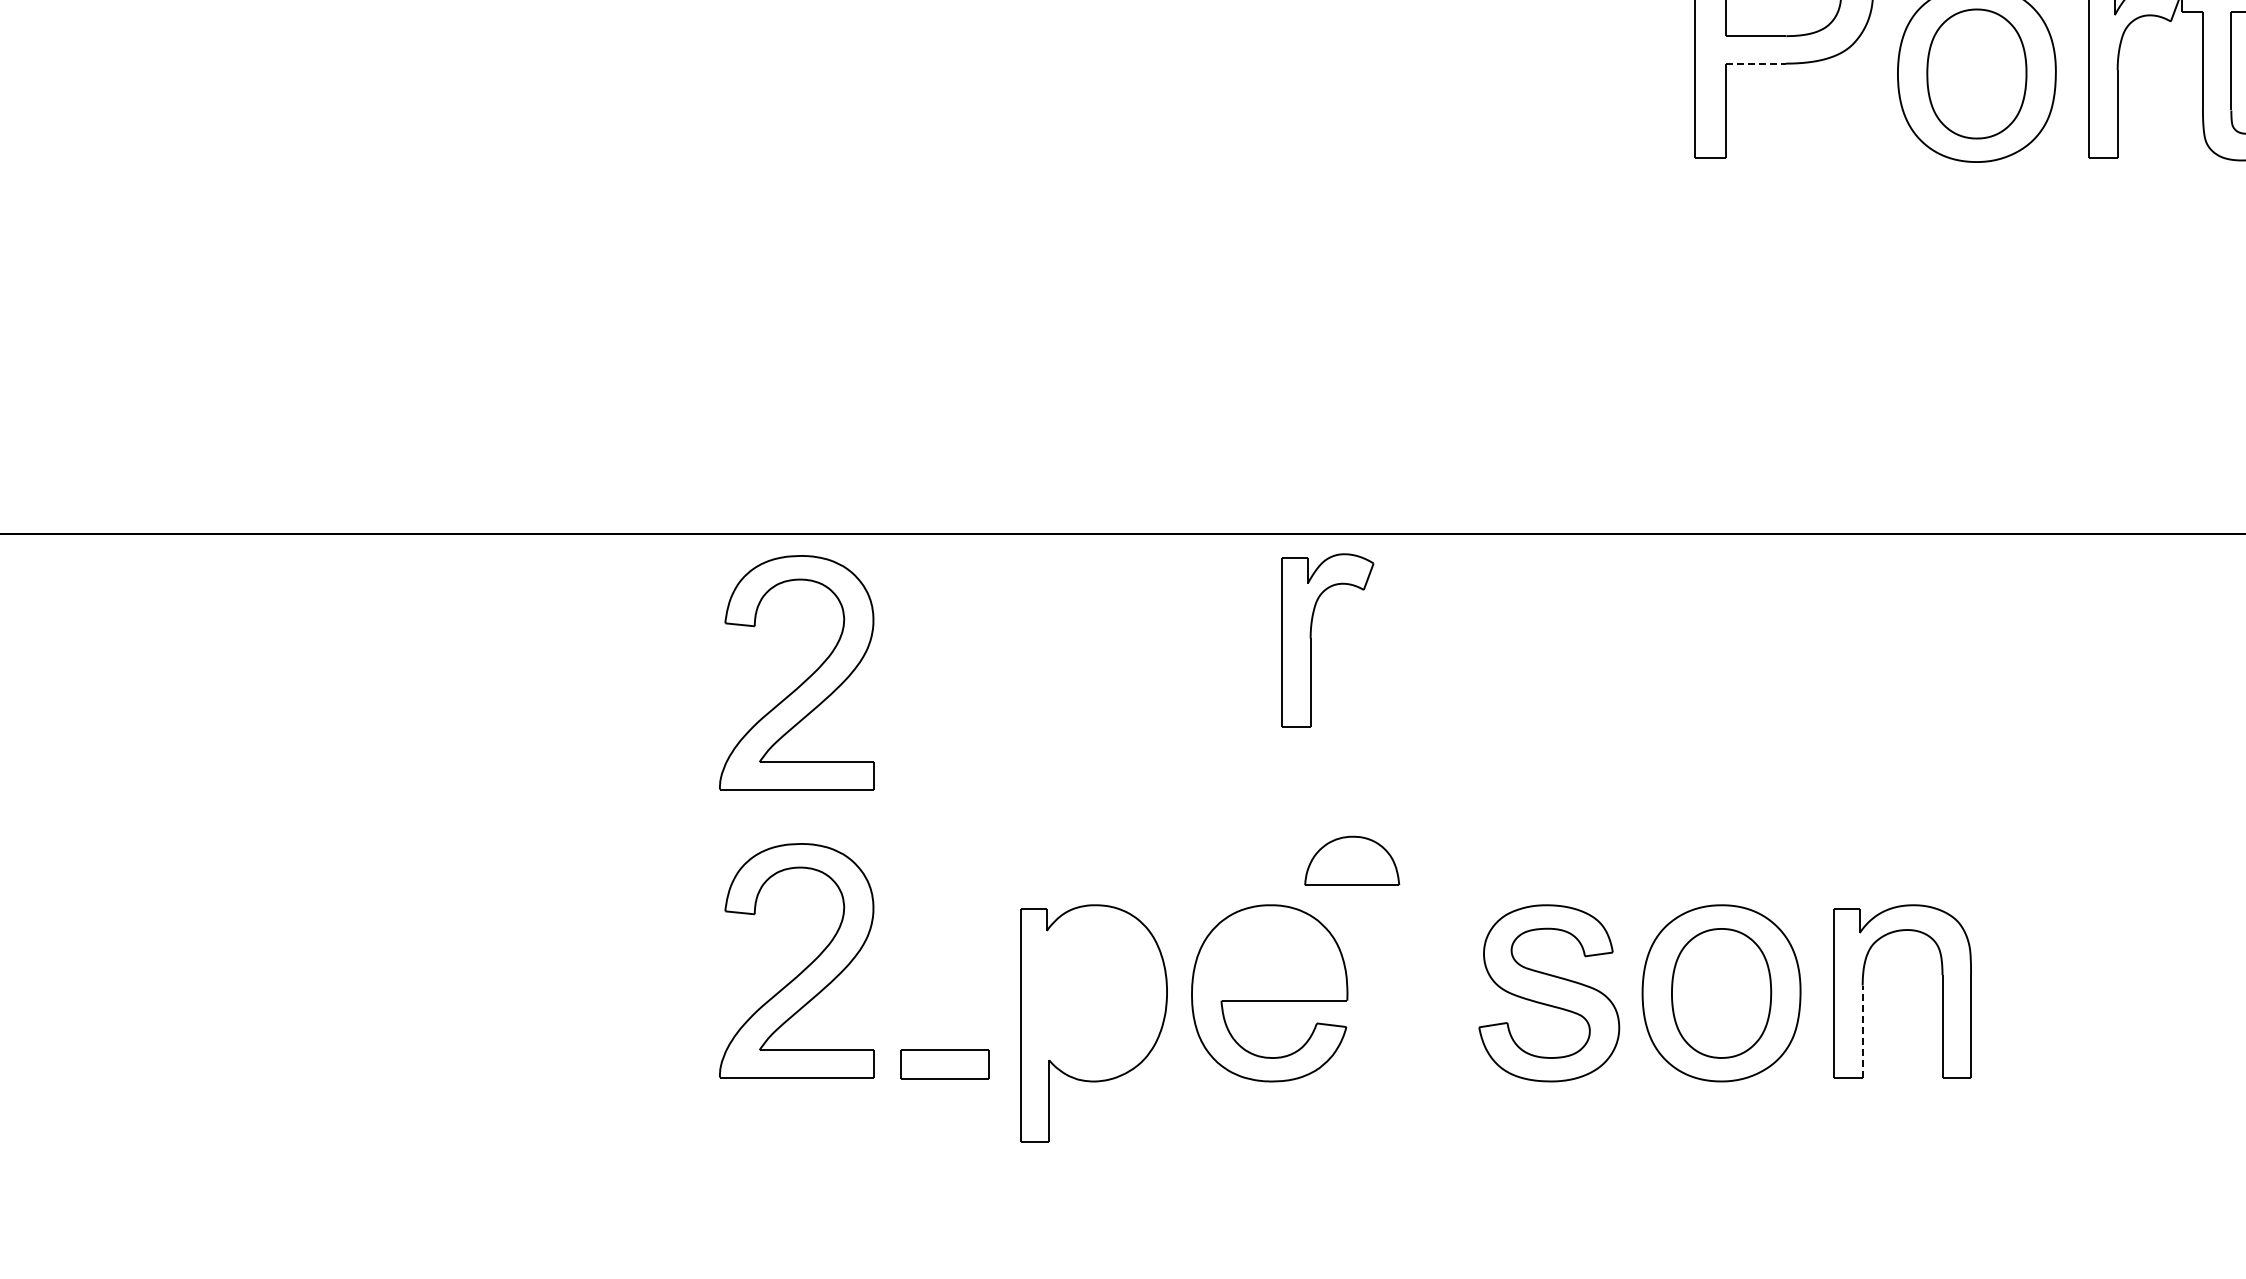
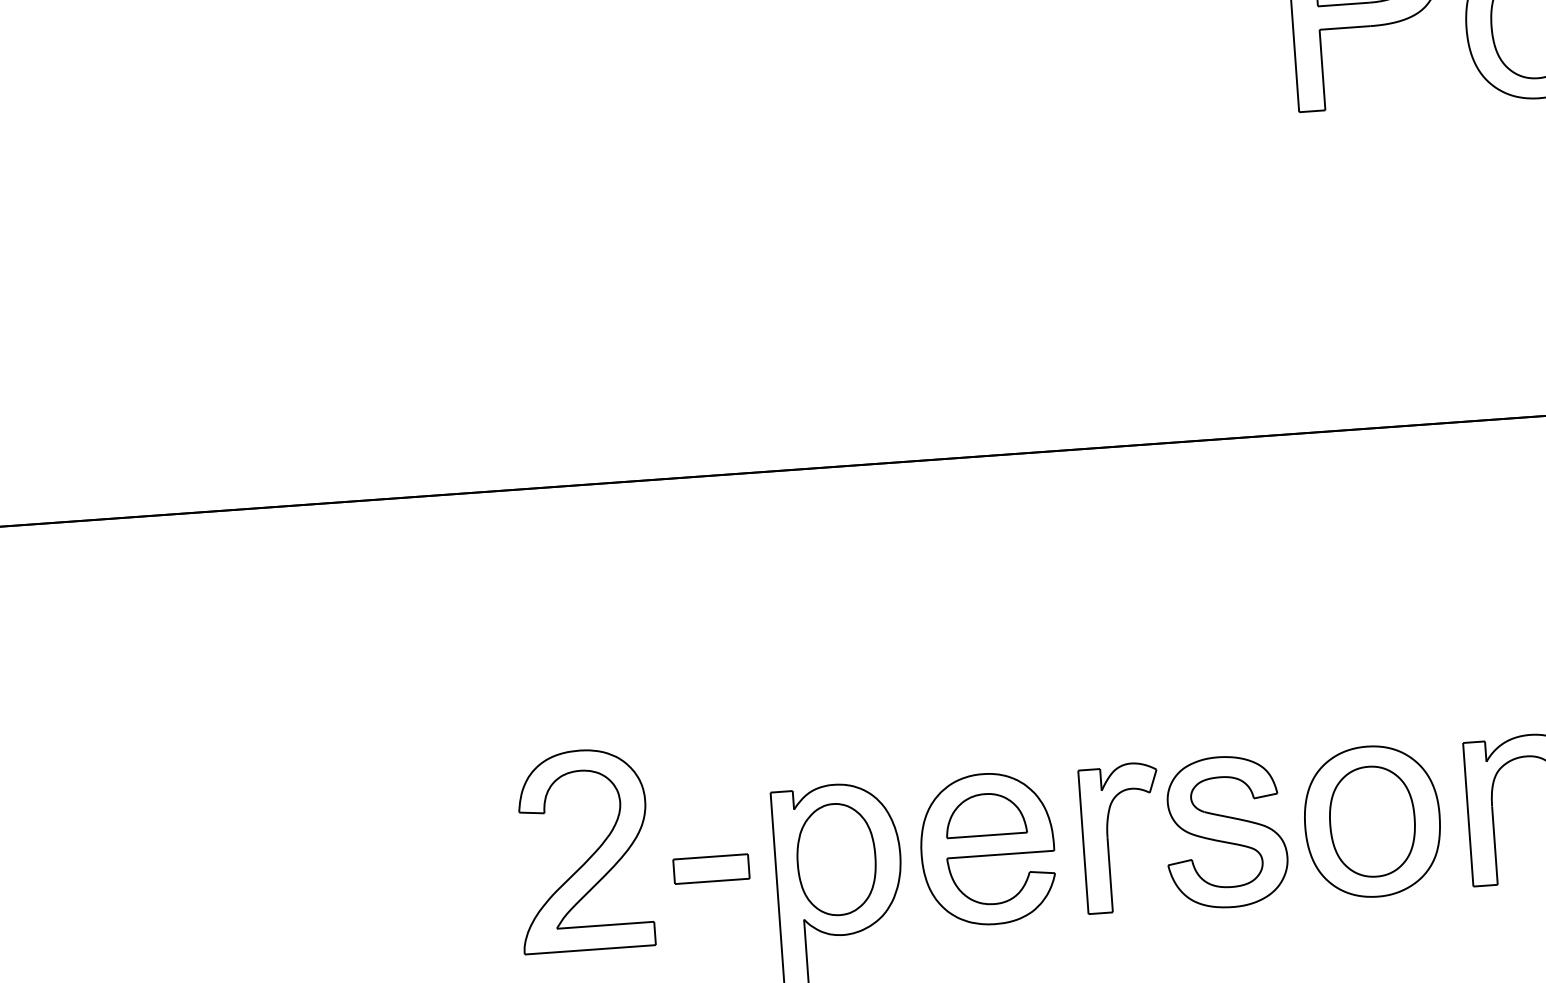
line: (1755, 63) -> (1344, 27), dashed -> solid
part: (1311, 640) -> (1108, 838), moved
part: (804, 680) -> (572, 611), removed
part: (1352, 860) -> (985, 814), moved
part: (1091, 992) -> (835, 859), added
line: (1862, 1031) -> (1494, 845), dashed -> solid
part: (944, 1064) -> (710, 869), moved

